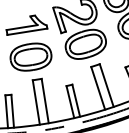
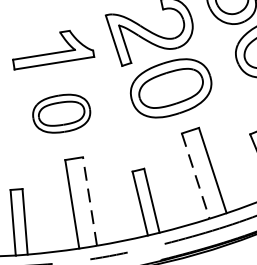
part: (30, 56) -> (60, 112), size x0.7
line: (98, 88) -> (196, 176), solid -> dashed
line: (45, 100) -> (90, 200), solid -> dashed

